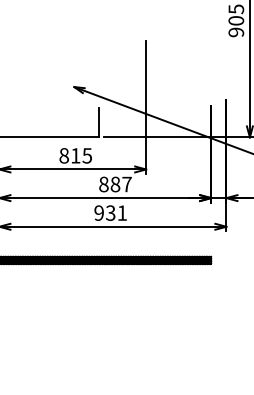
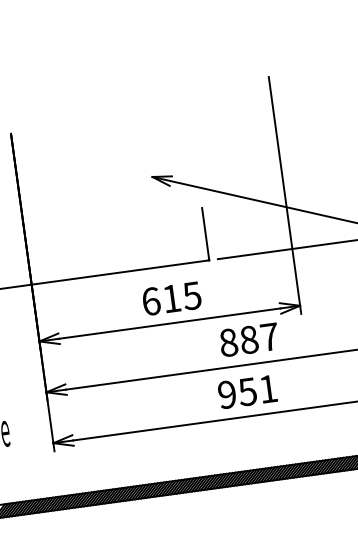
text: (64, 155) -> (151, 300), 815 -> 615
text: (110, 212) -> (247, 390), 931 -> 951

